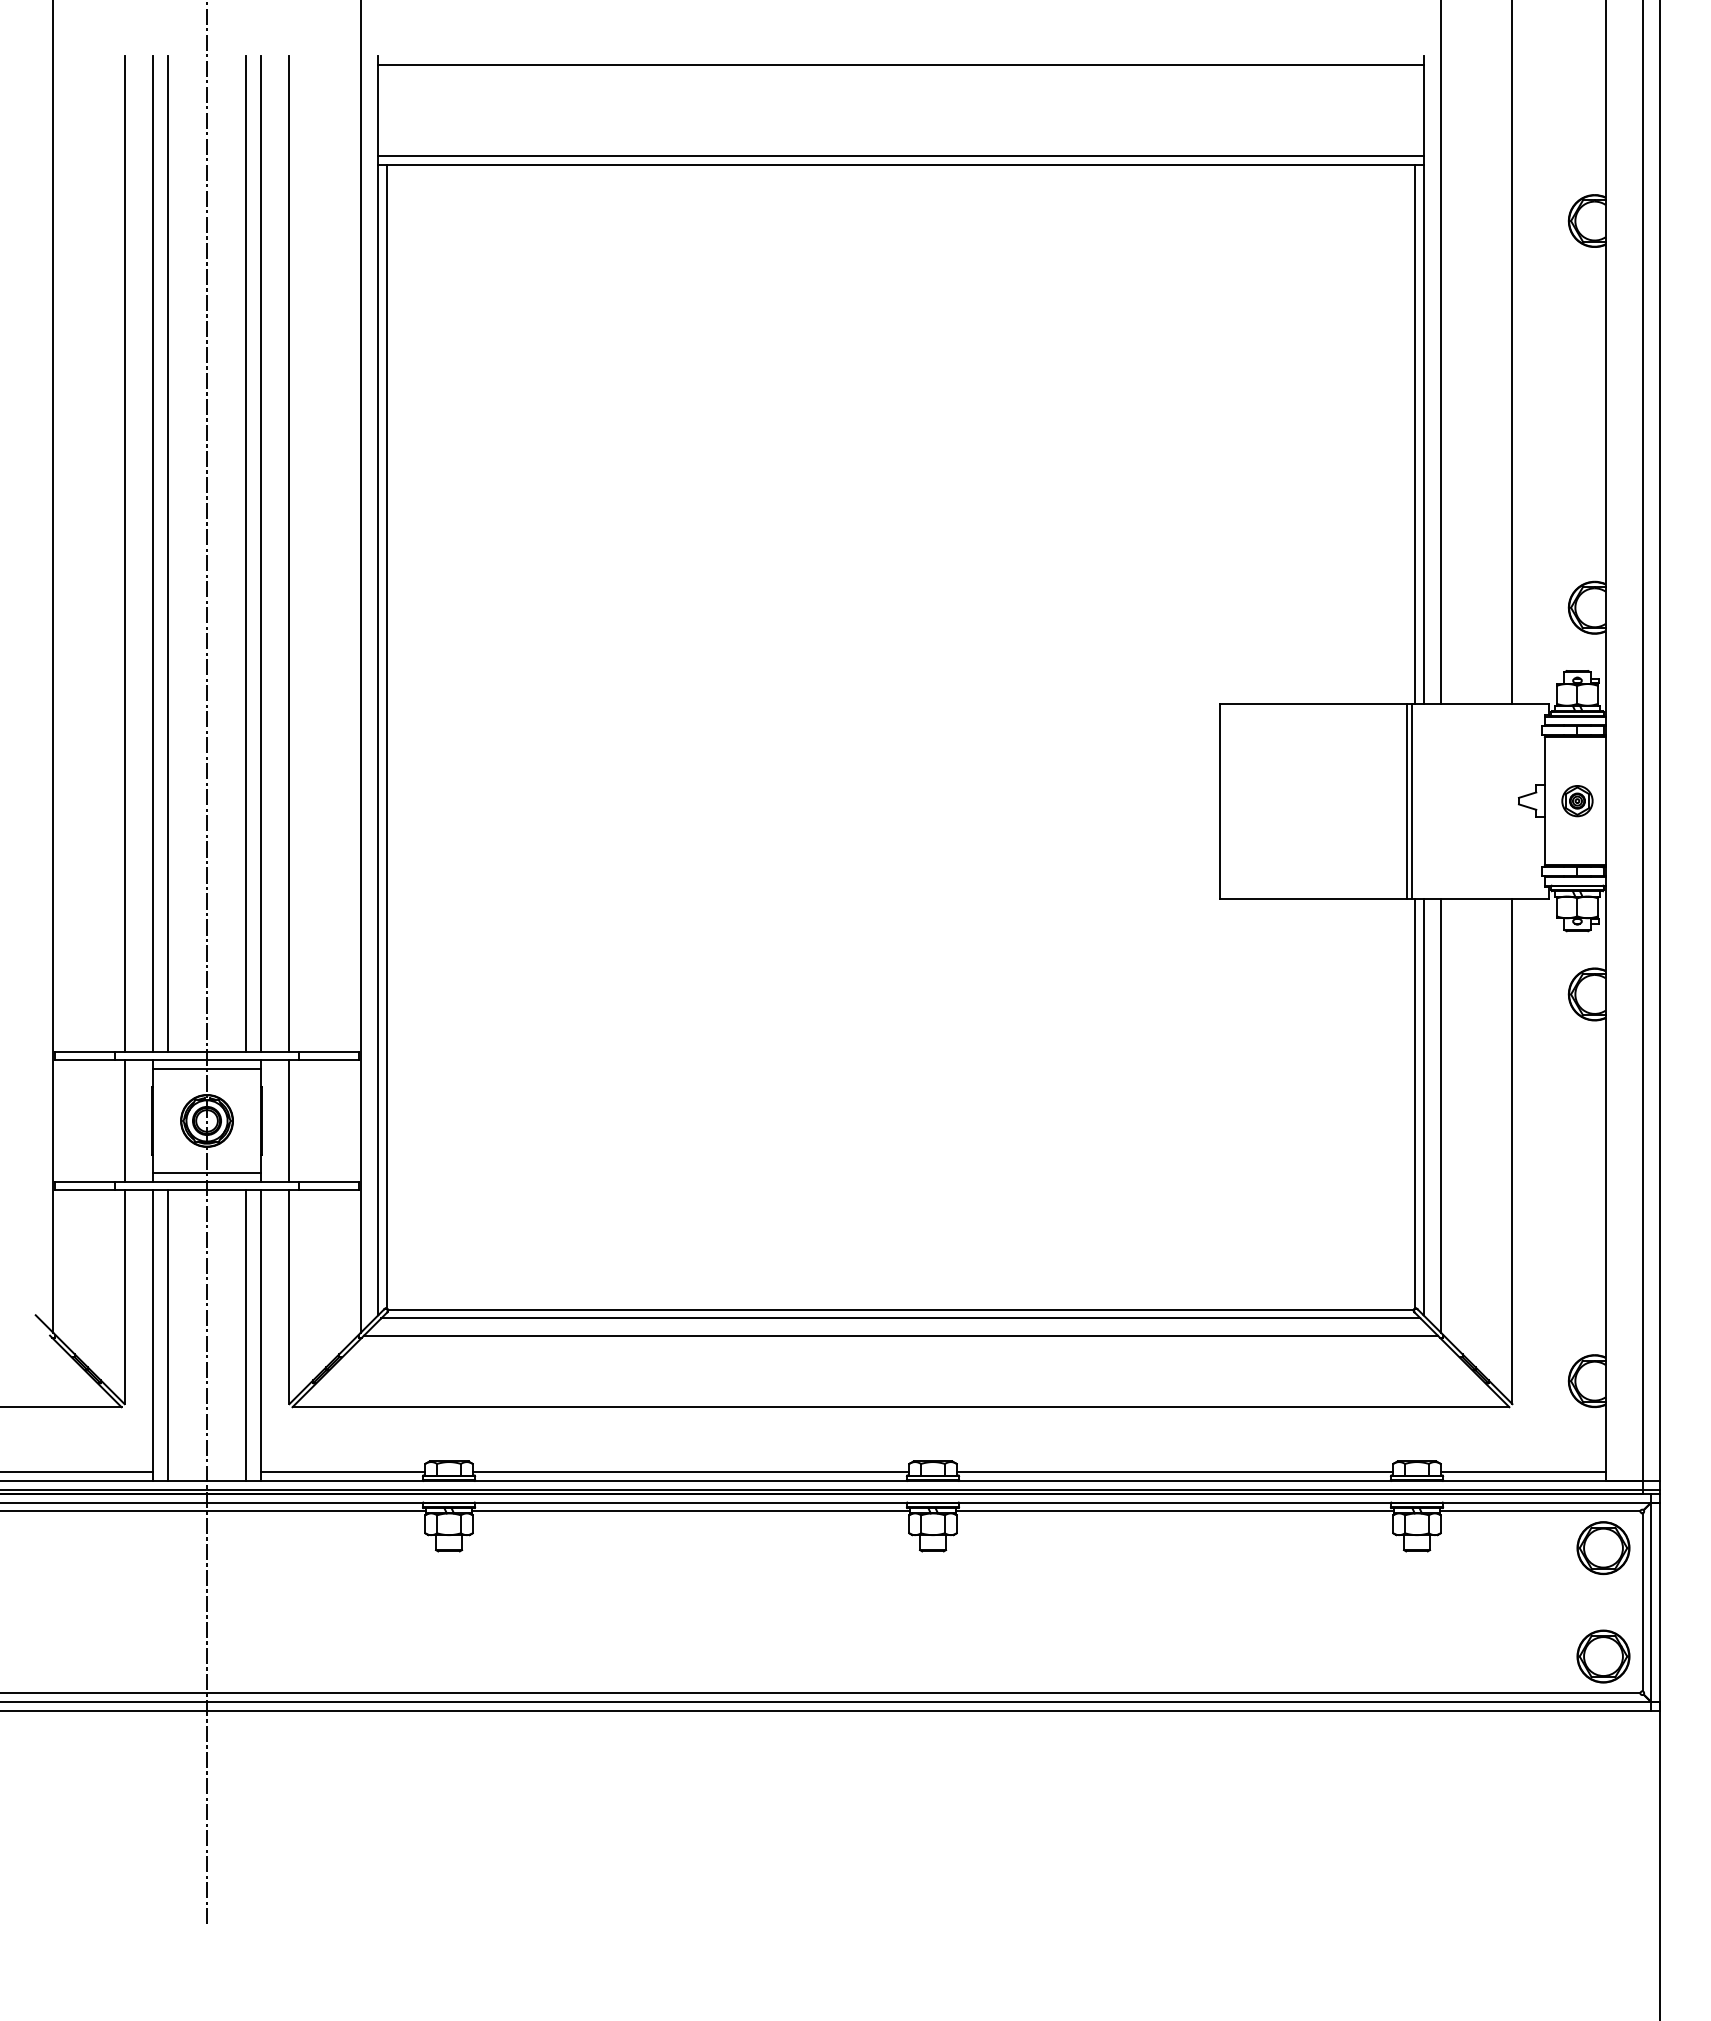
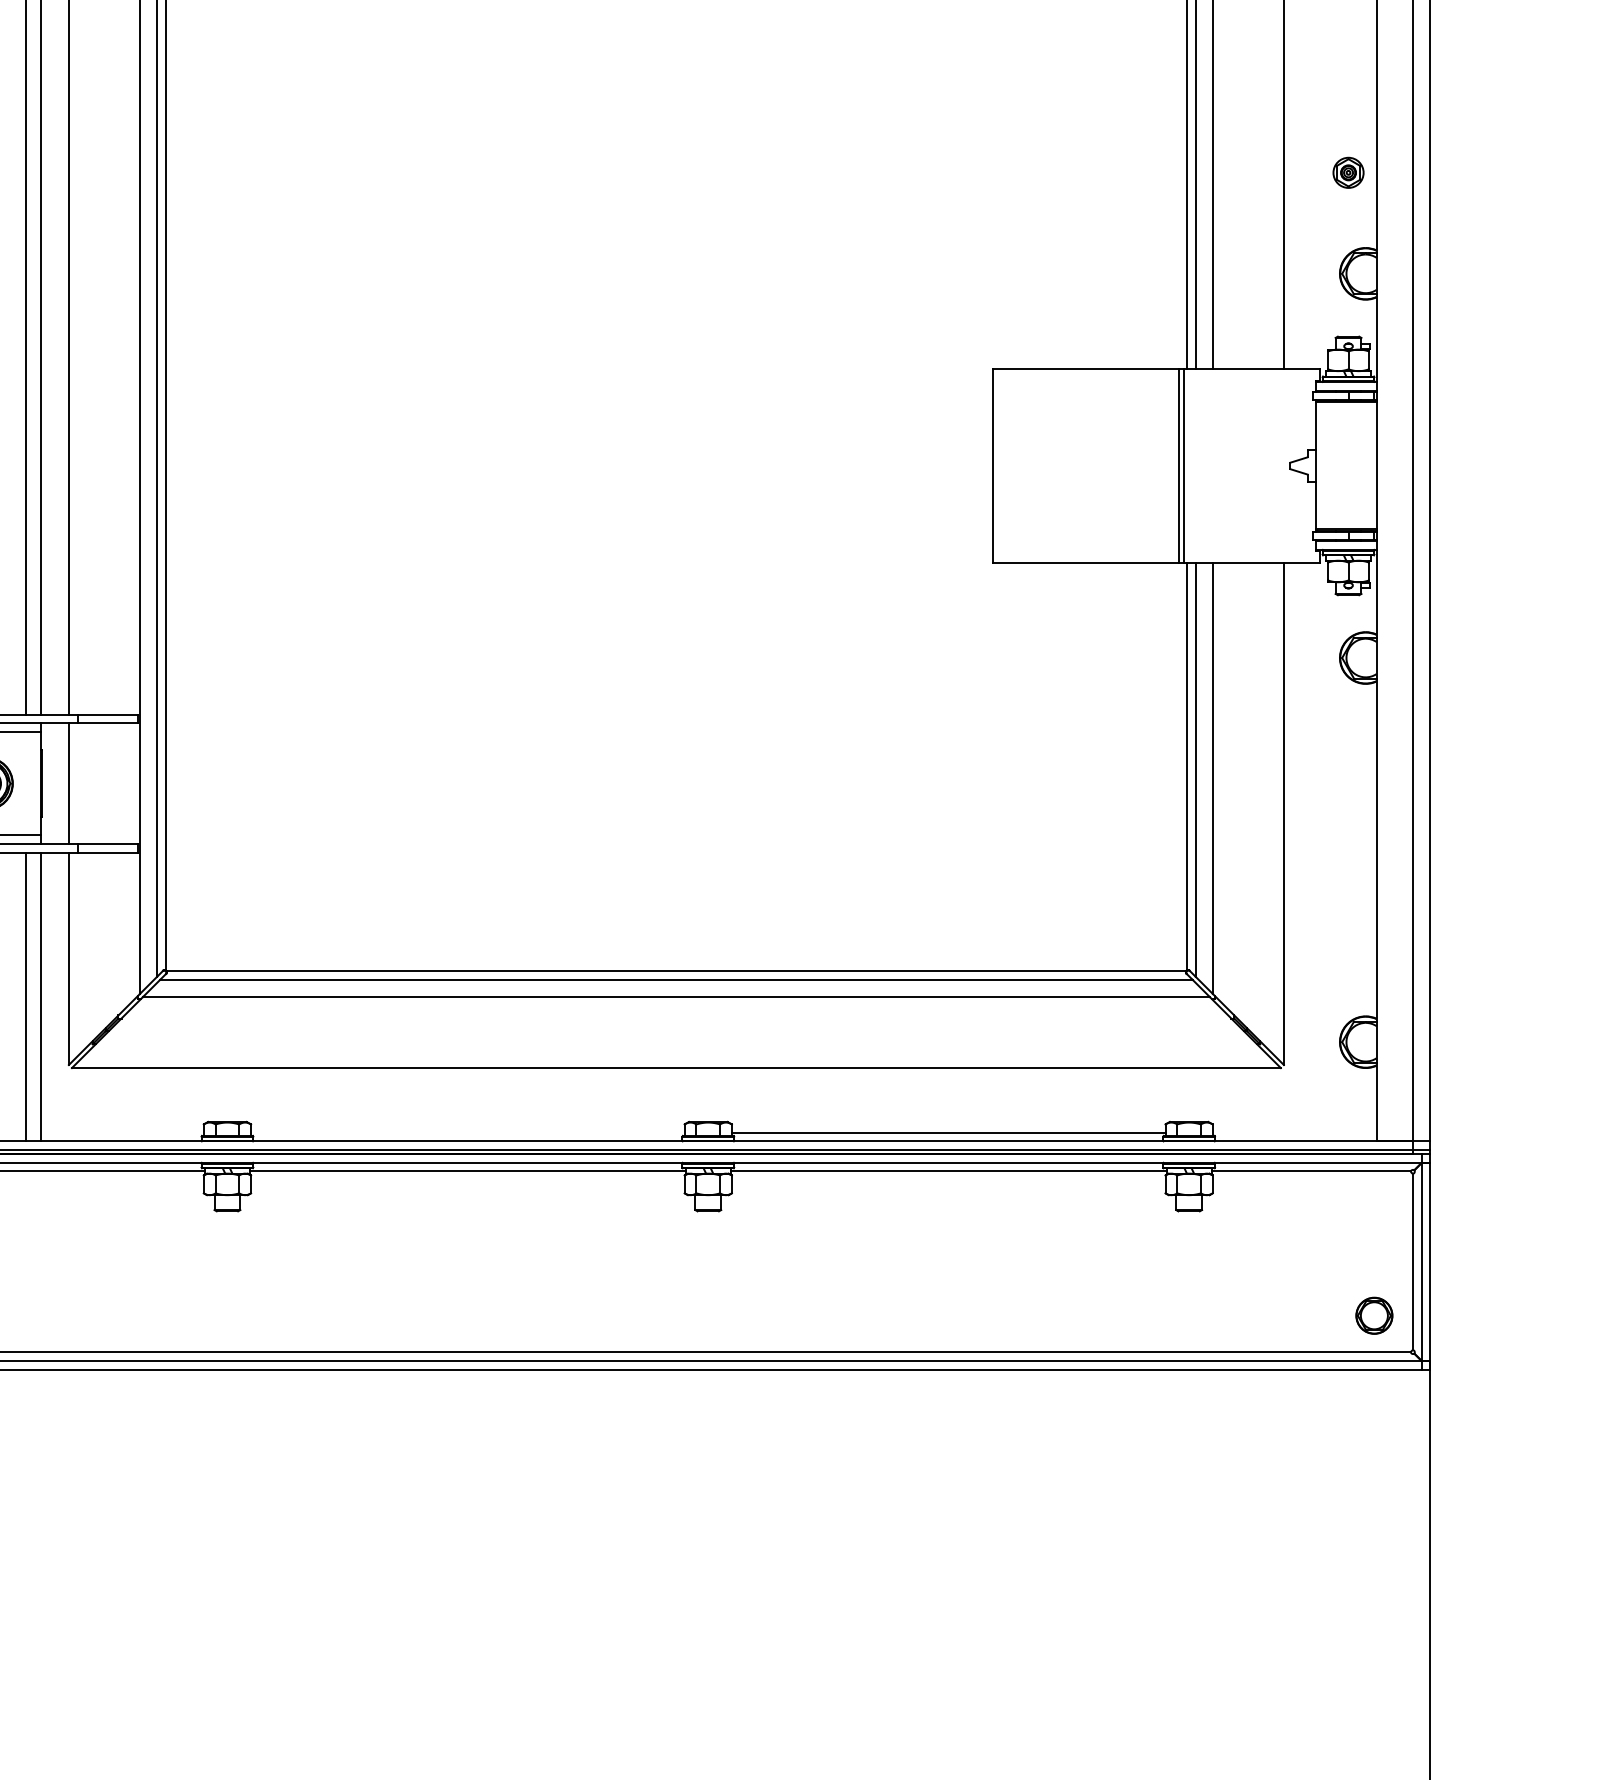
part: (1577, 801) -> (1348, 173), moved
line: (343, 1472) -> (122, 1132), removed
line: (690, 1472) -> (467, 1132), removed
line: (1522, 1472) -> (1293, 1132), removed
part: (1603, 1547) -> (1374, 1207), removed
part: (1603, 1656) -> (1374, 1315), size x0.7

